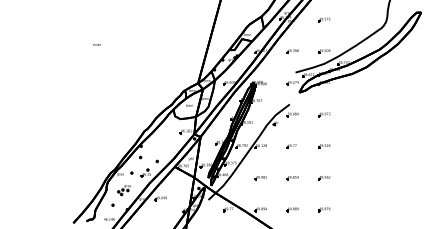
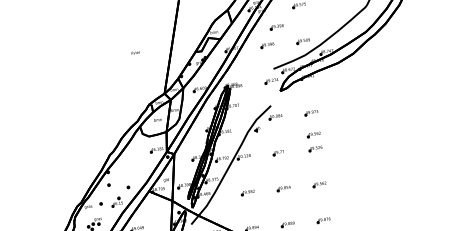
part: (302, 36) -> (276, 27), added
text: (96, 44) -> (135, 52), moved
part: (324, 134) -> (314, 135), added

